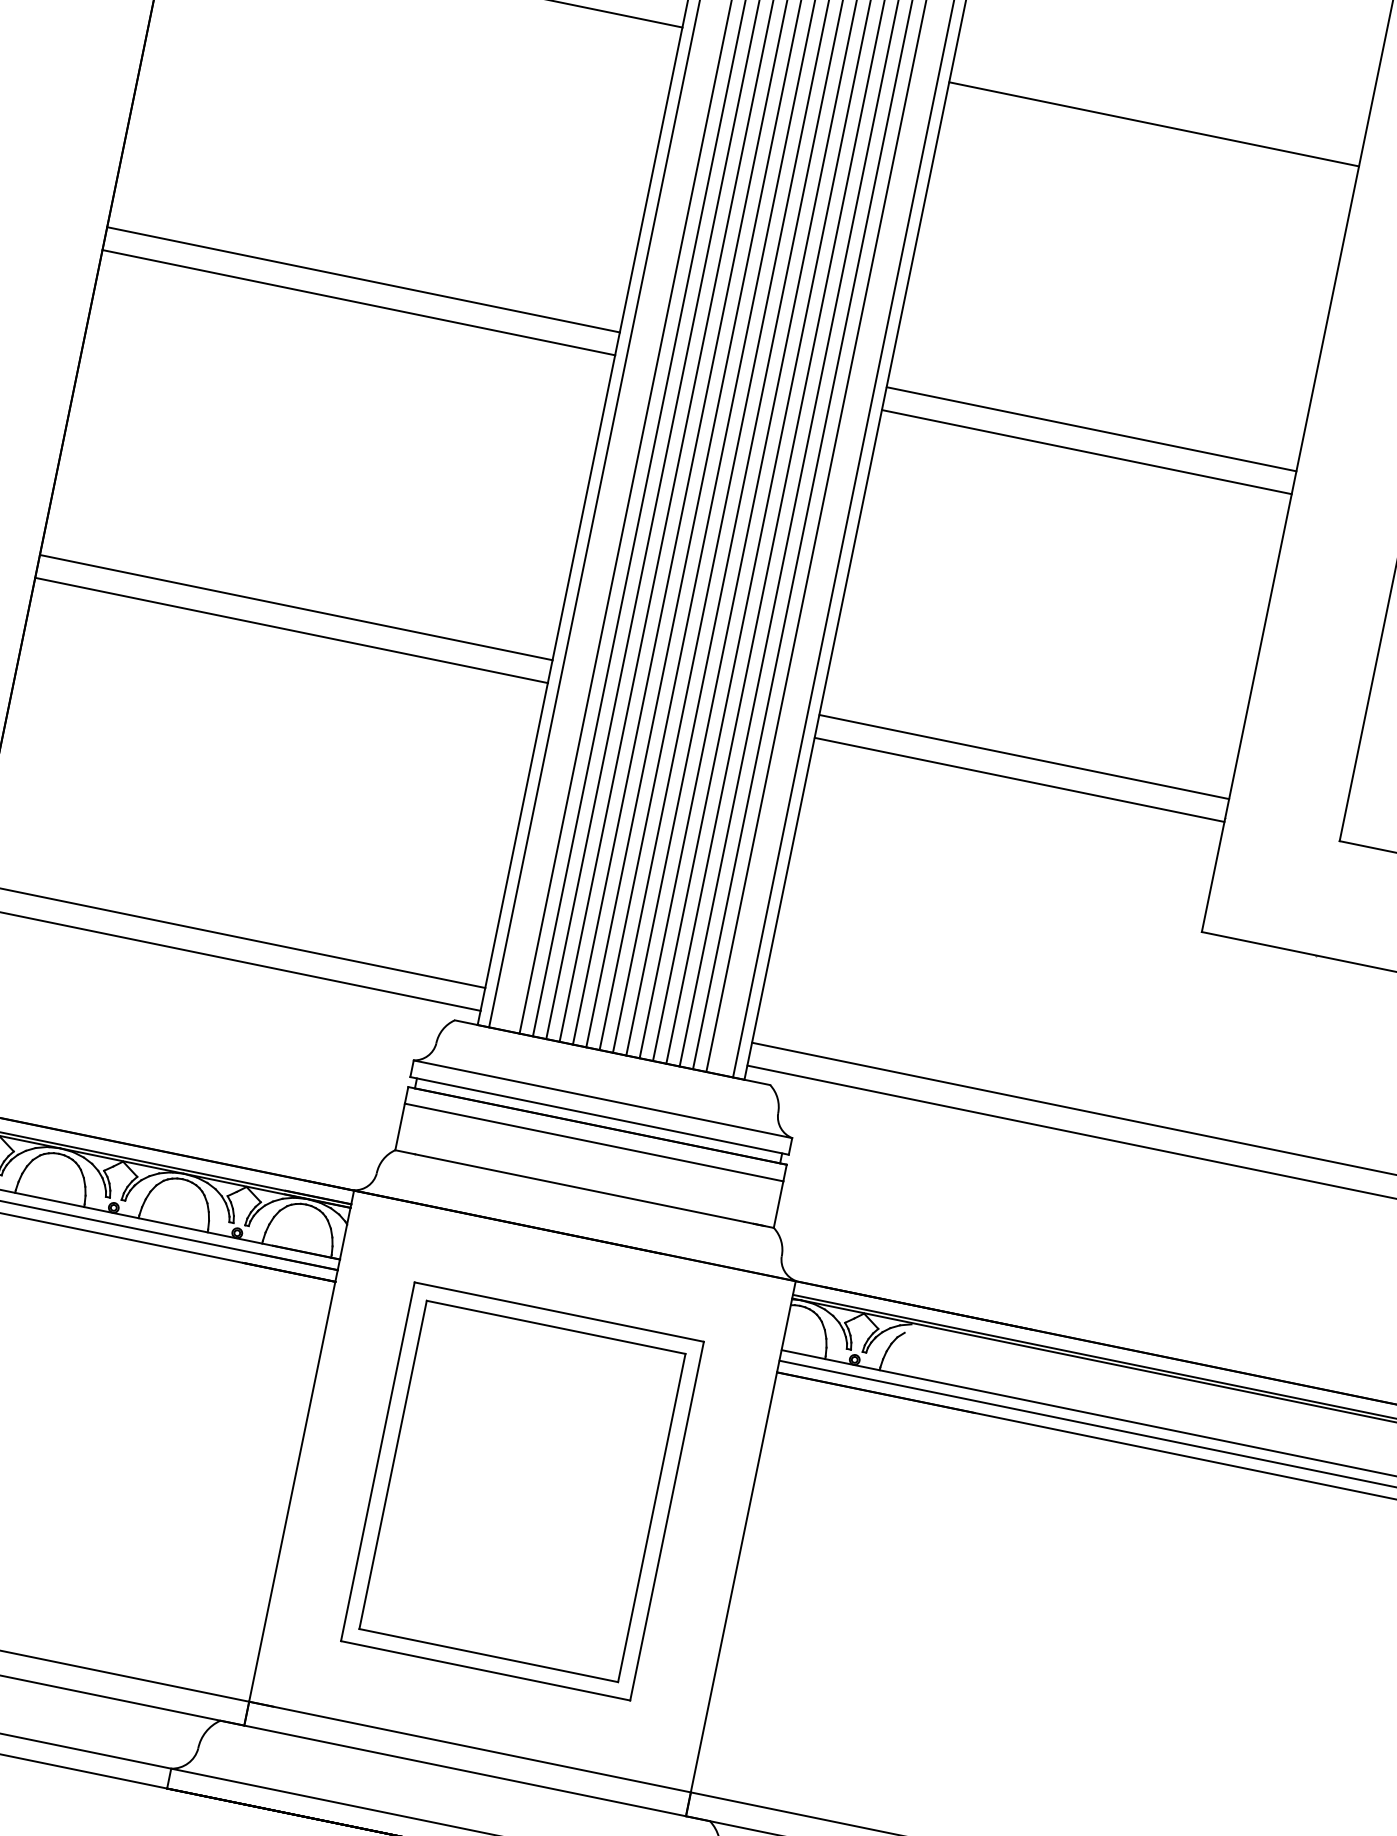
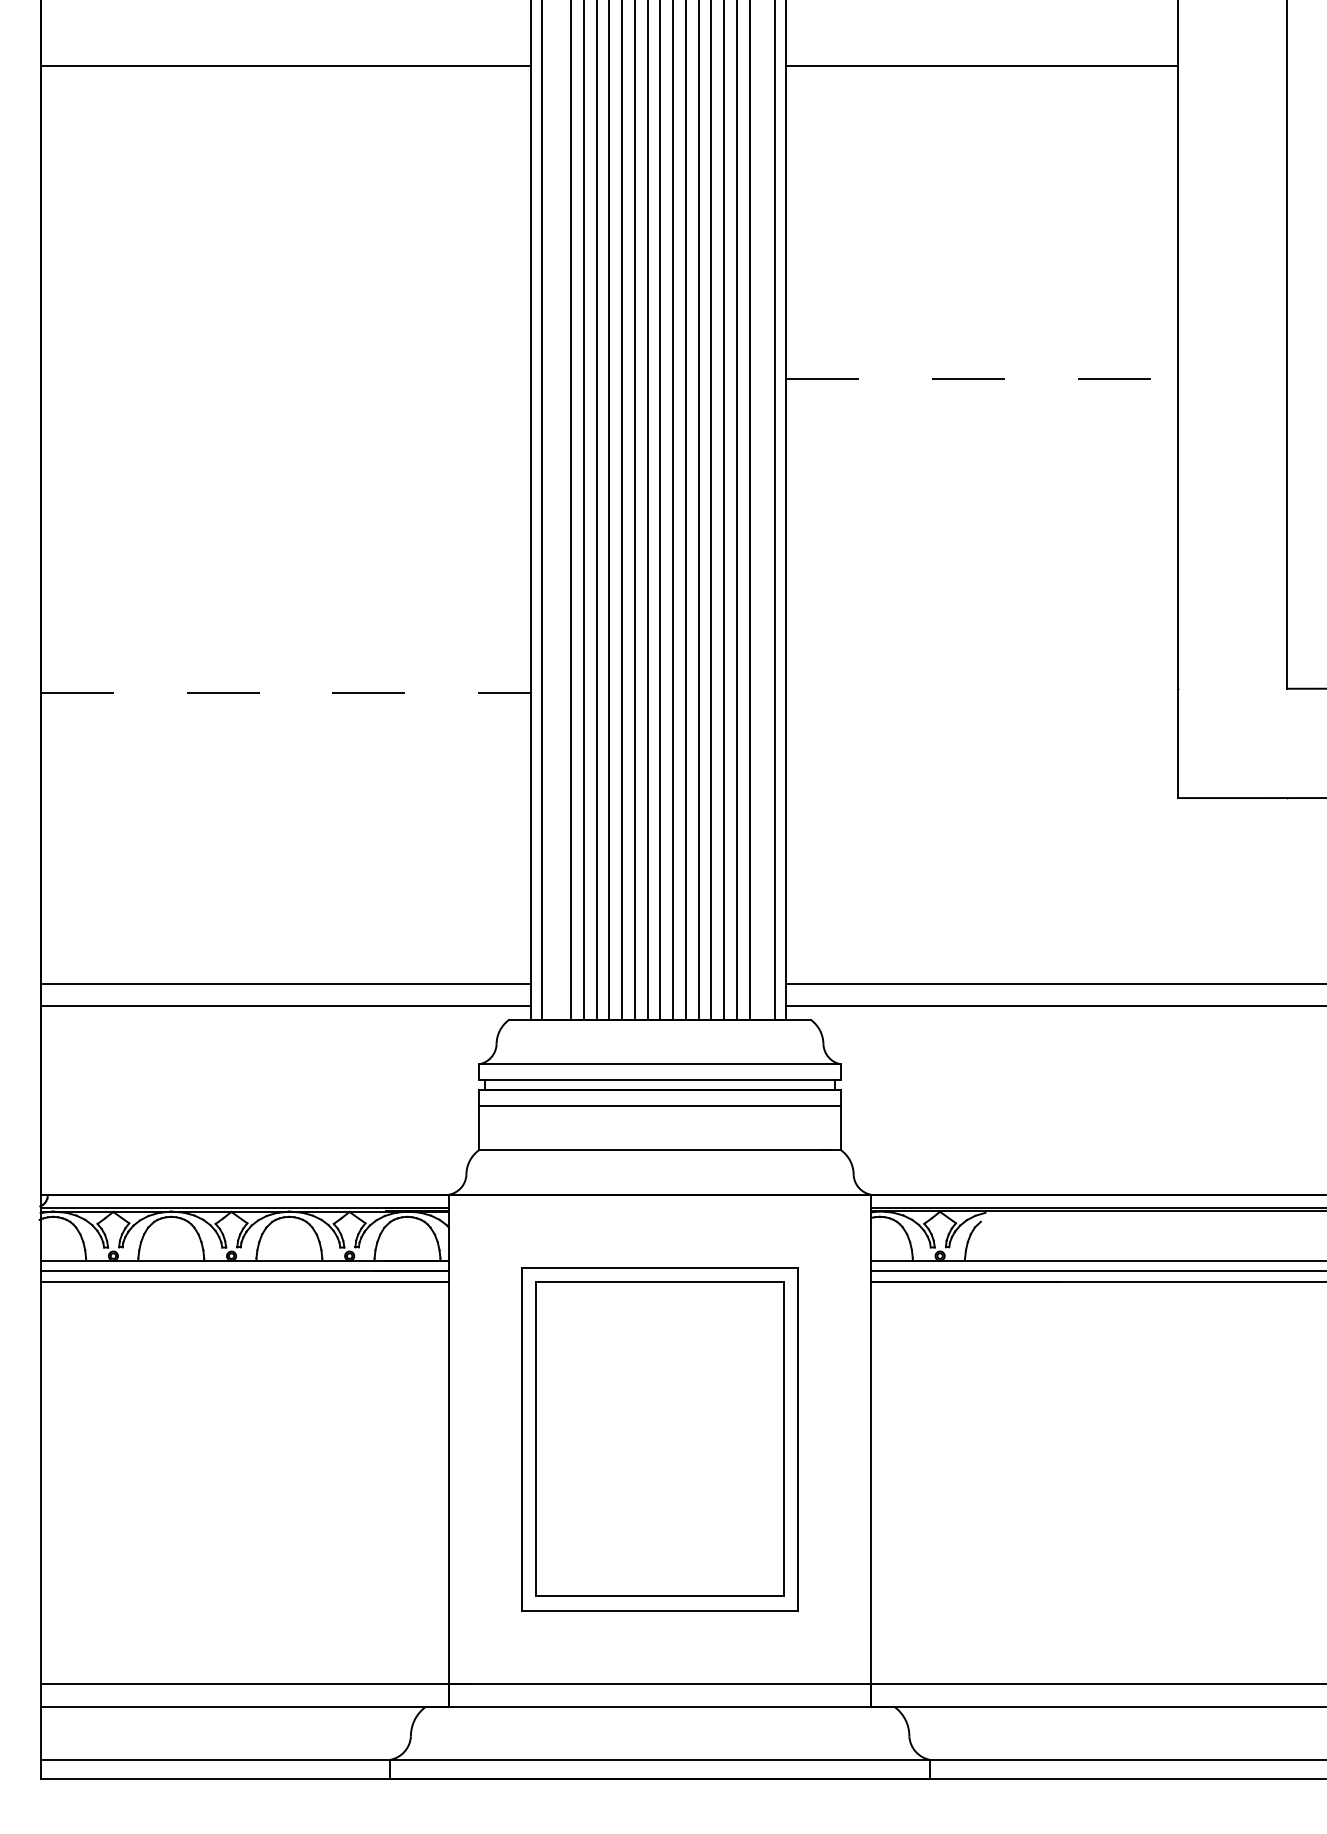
line: (363, 279) -> (285, 357), removed
line: (358, 302) -> (285, 379), removed
line: (1091, 429) -> (982, 357), removed
line: (1087, 452) -> (982, 379), solid -> dashed
line: (295, 607) -> (285, 670), removed
line: (292, 630) -> (286, 692), solid -> dashed
line: (1024, 756) -> (982, 670), removed
line: (1020, 779) -> (982, 692), removed

